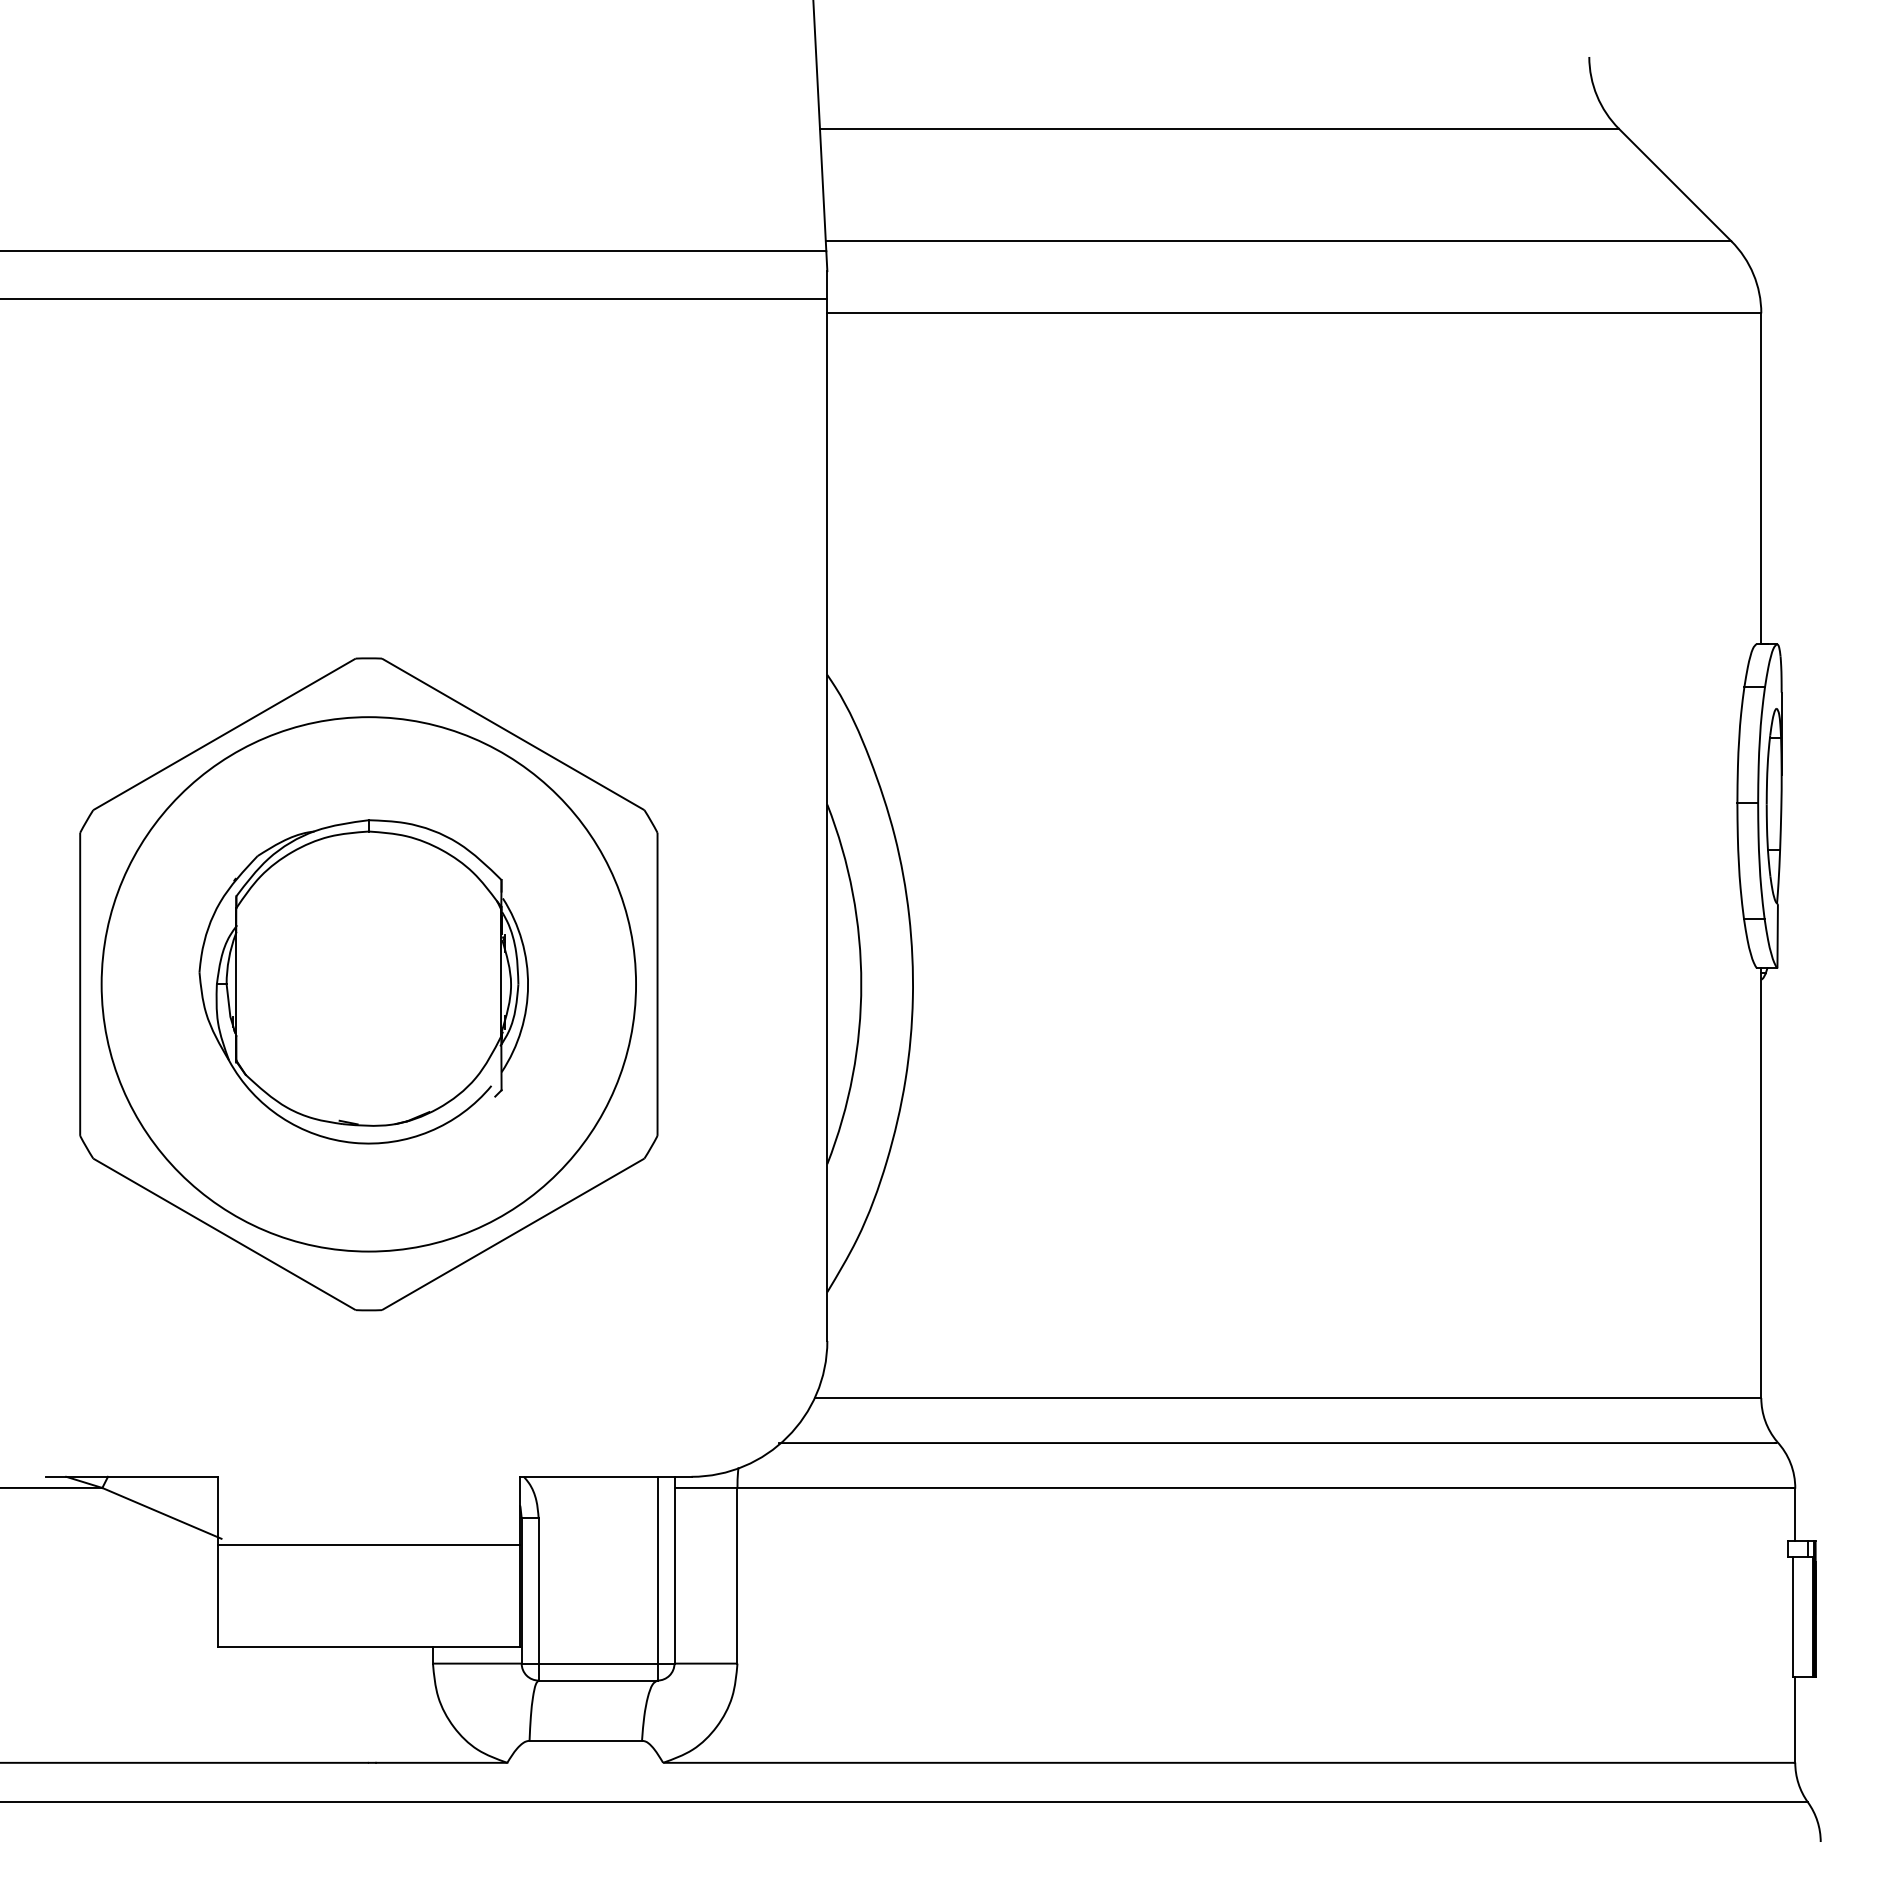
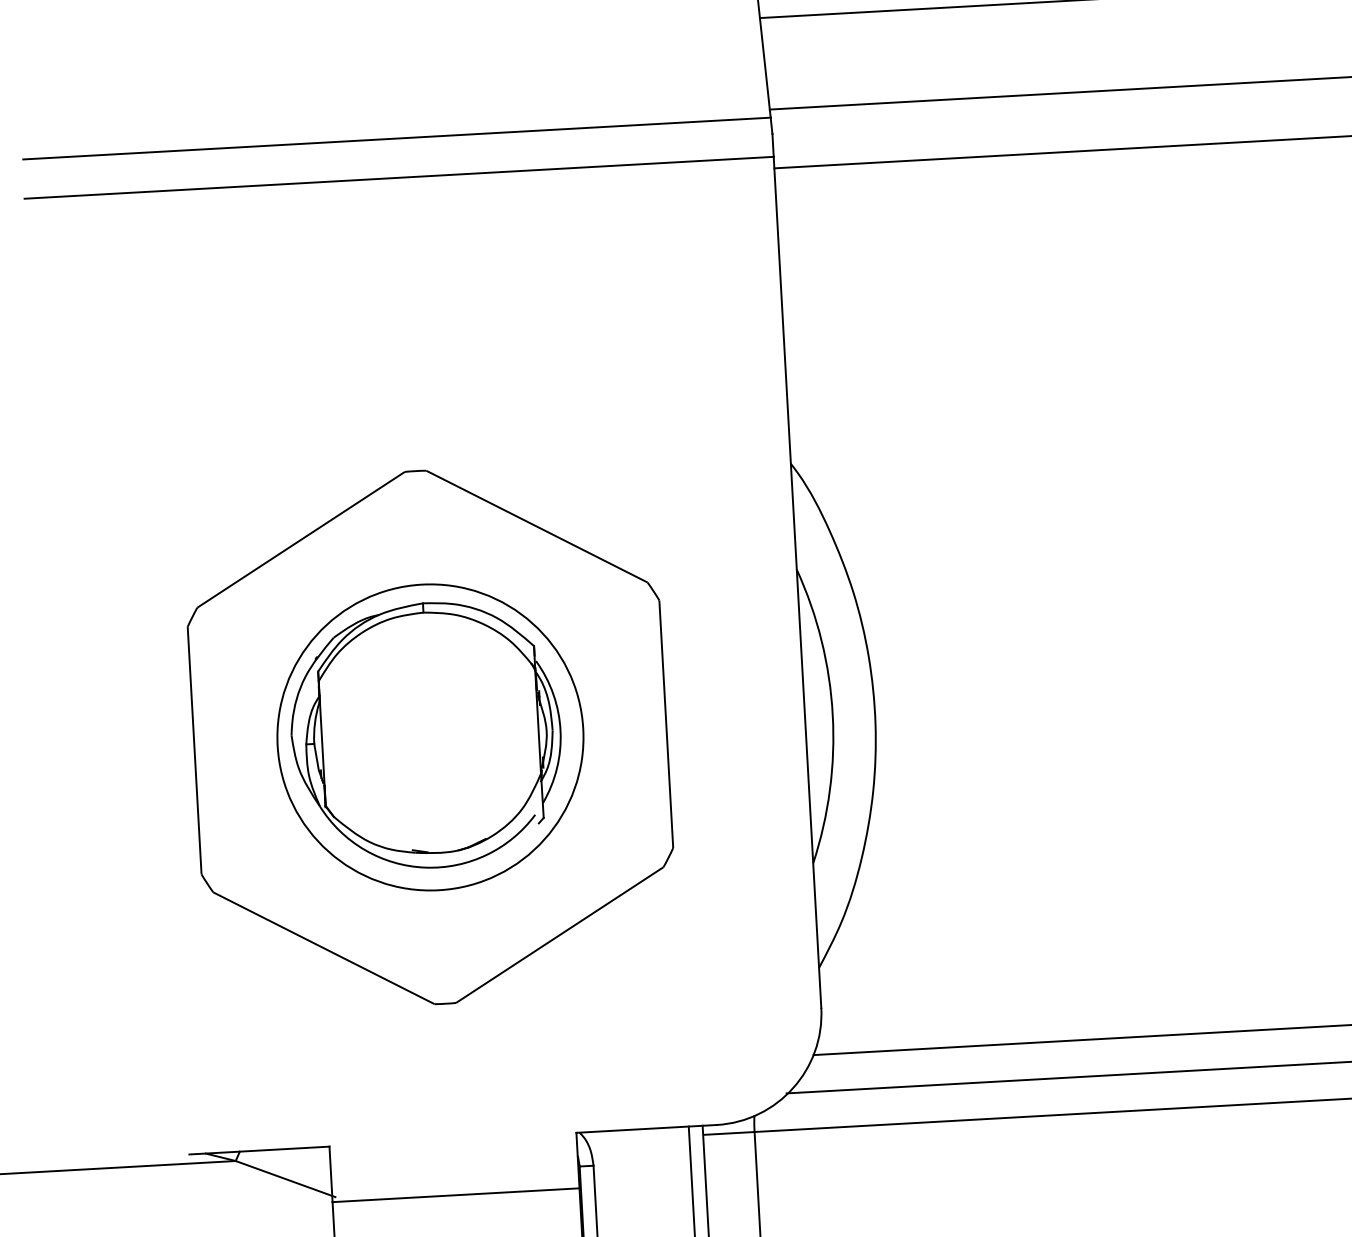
circle: (368, 984) -> (430, 737), size x0.7

